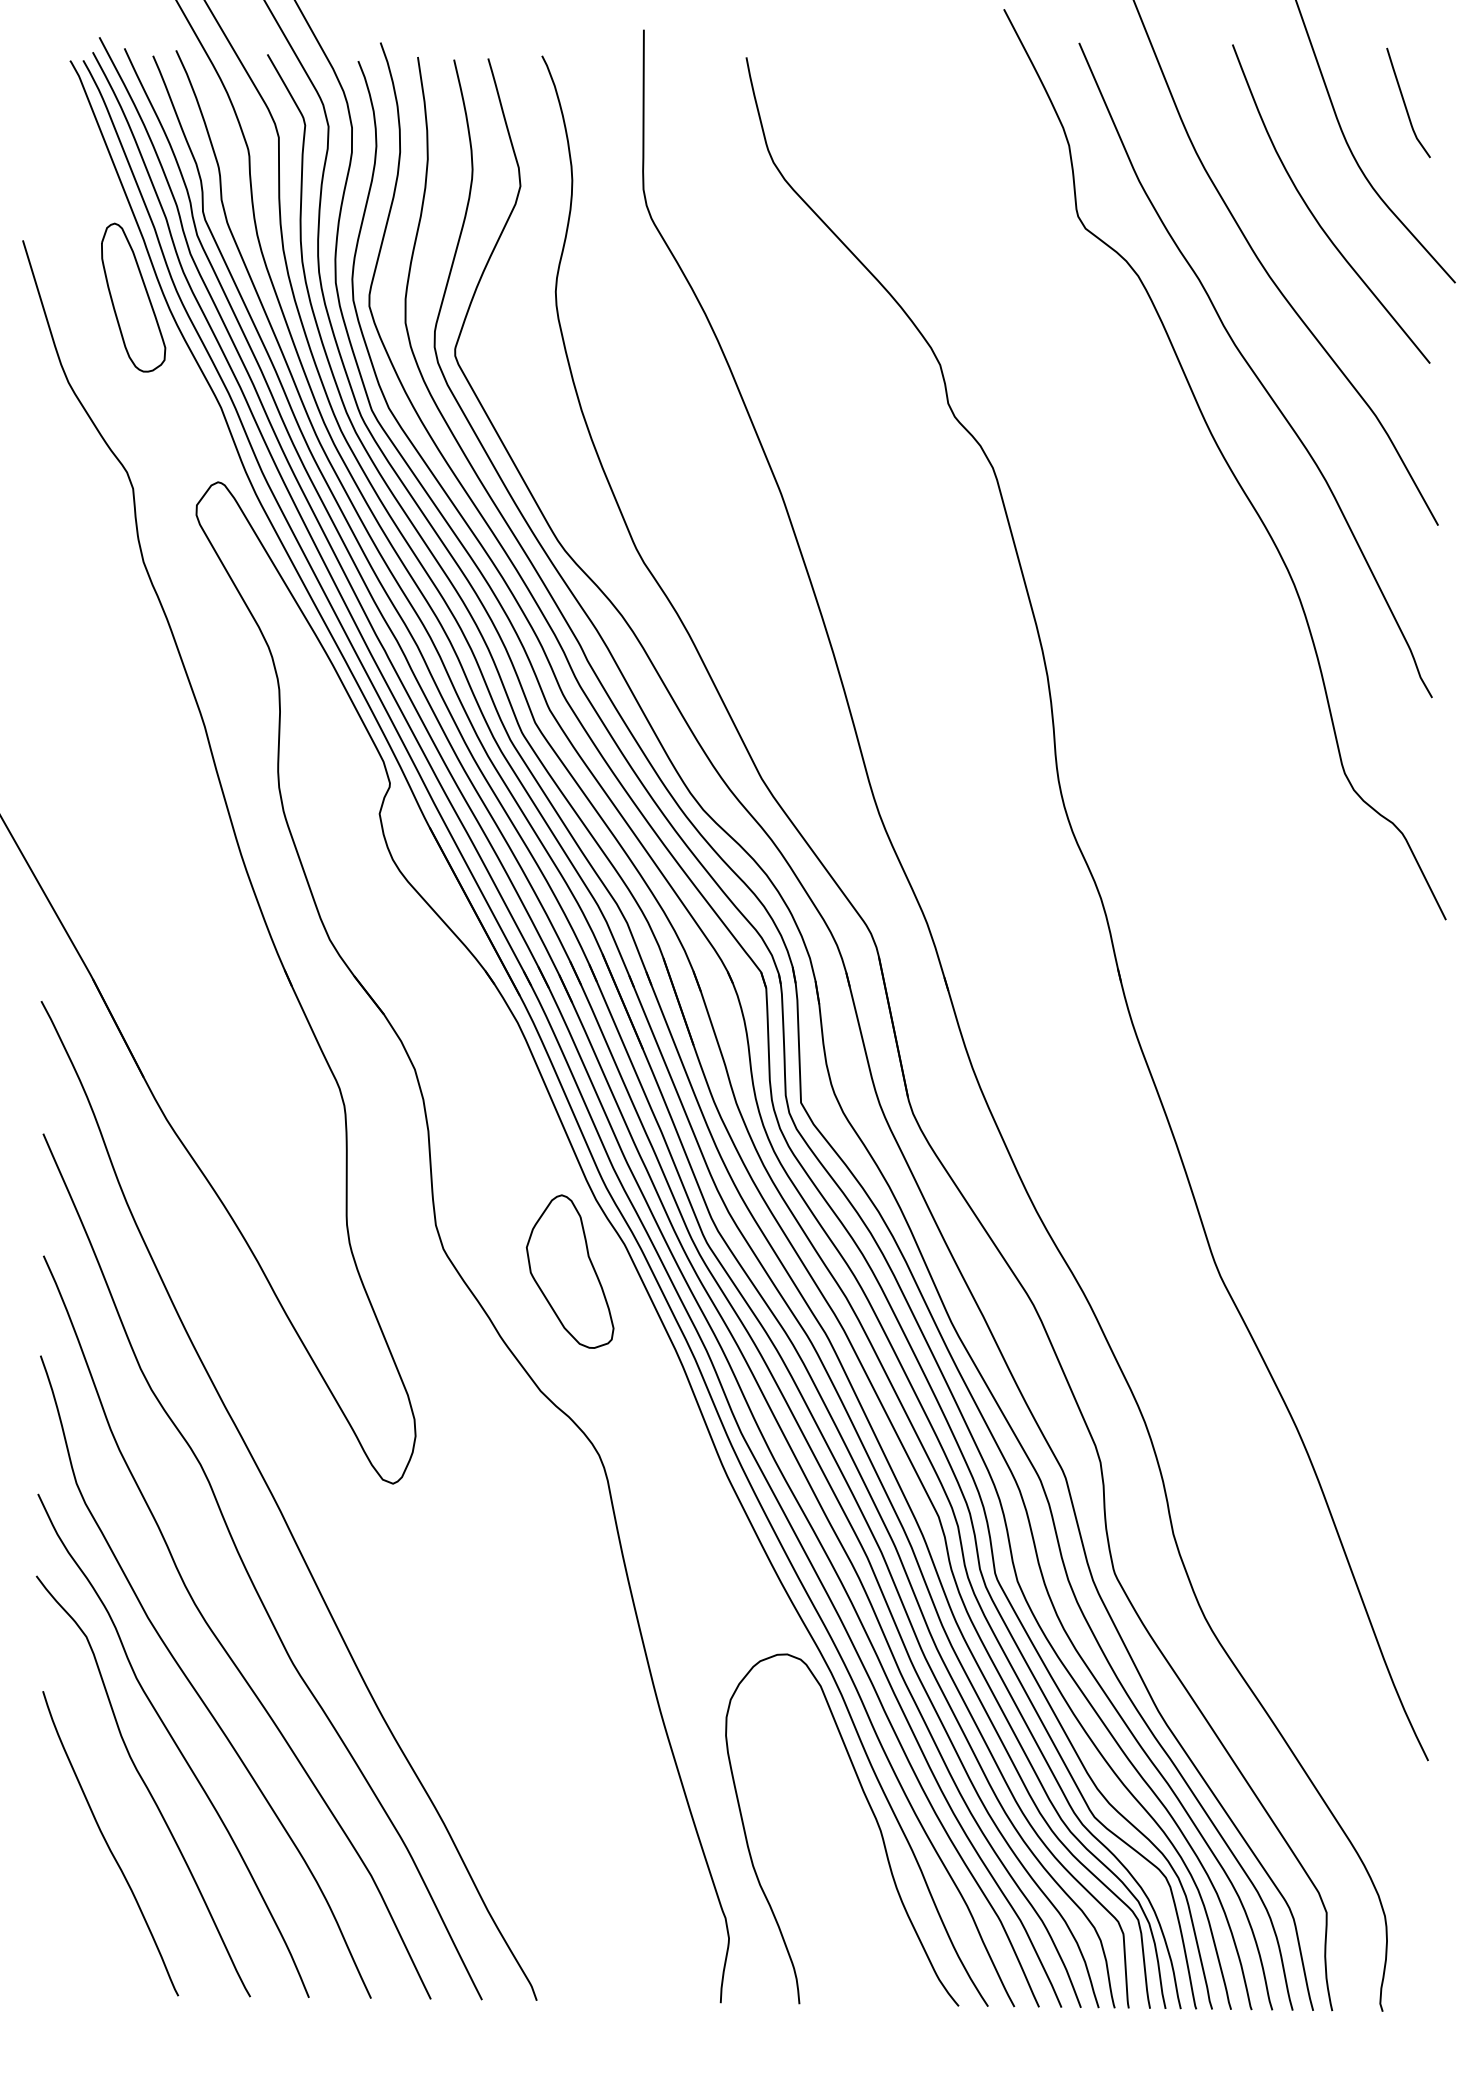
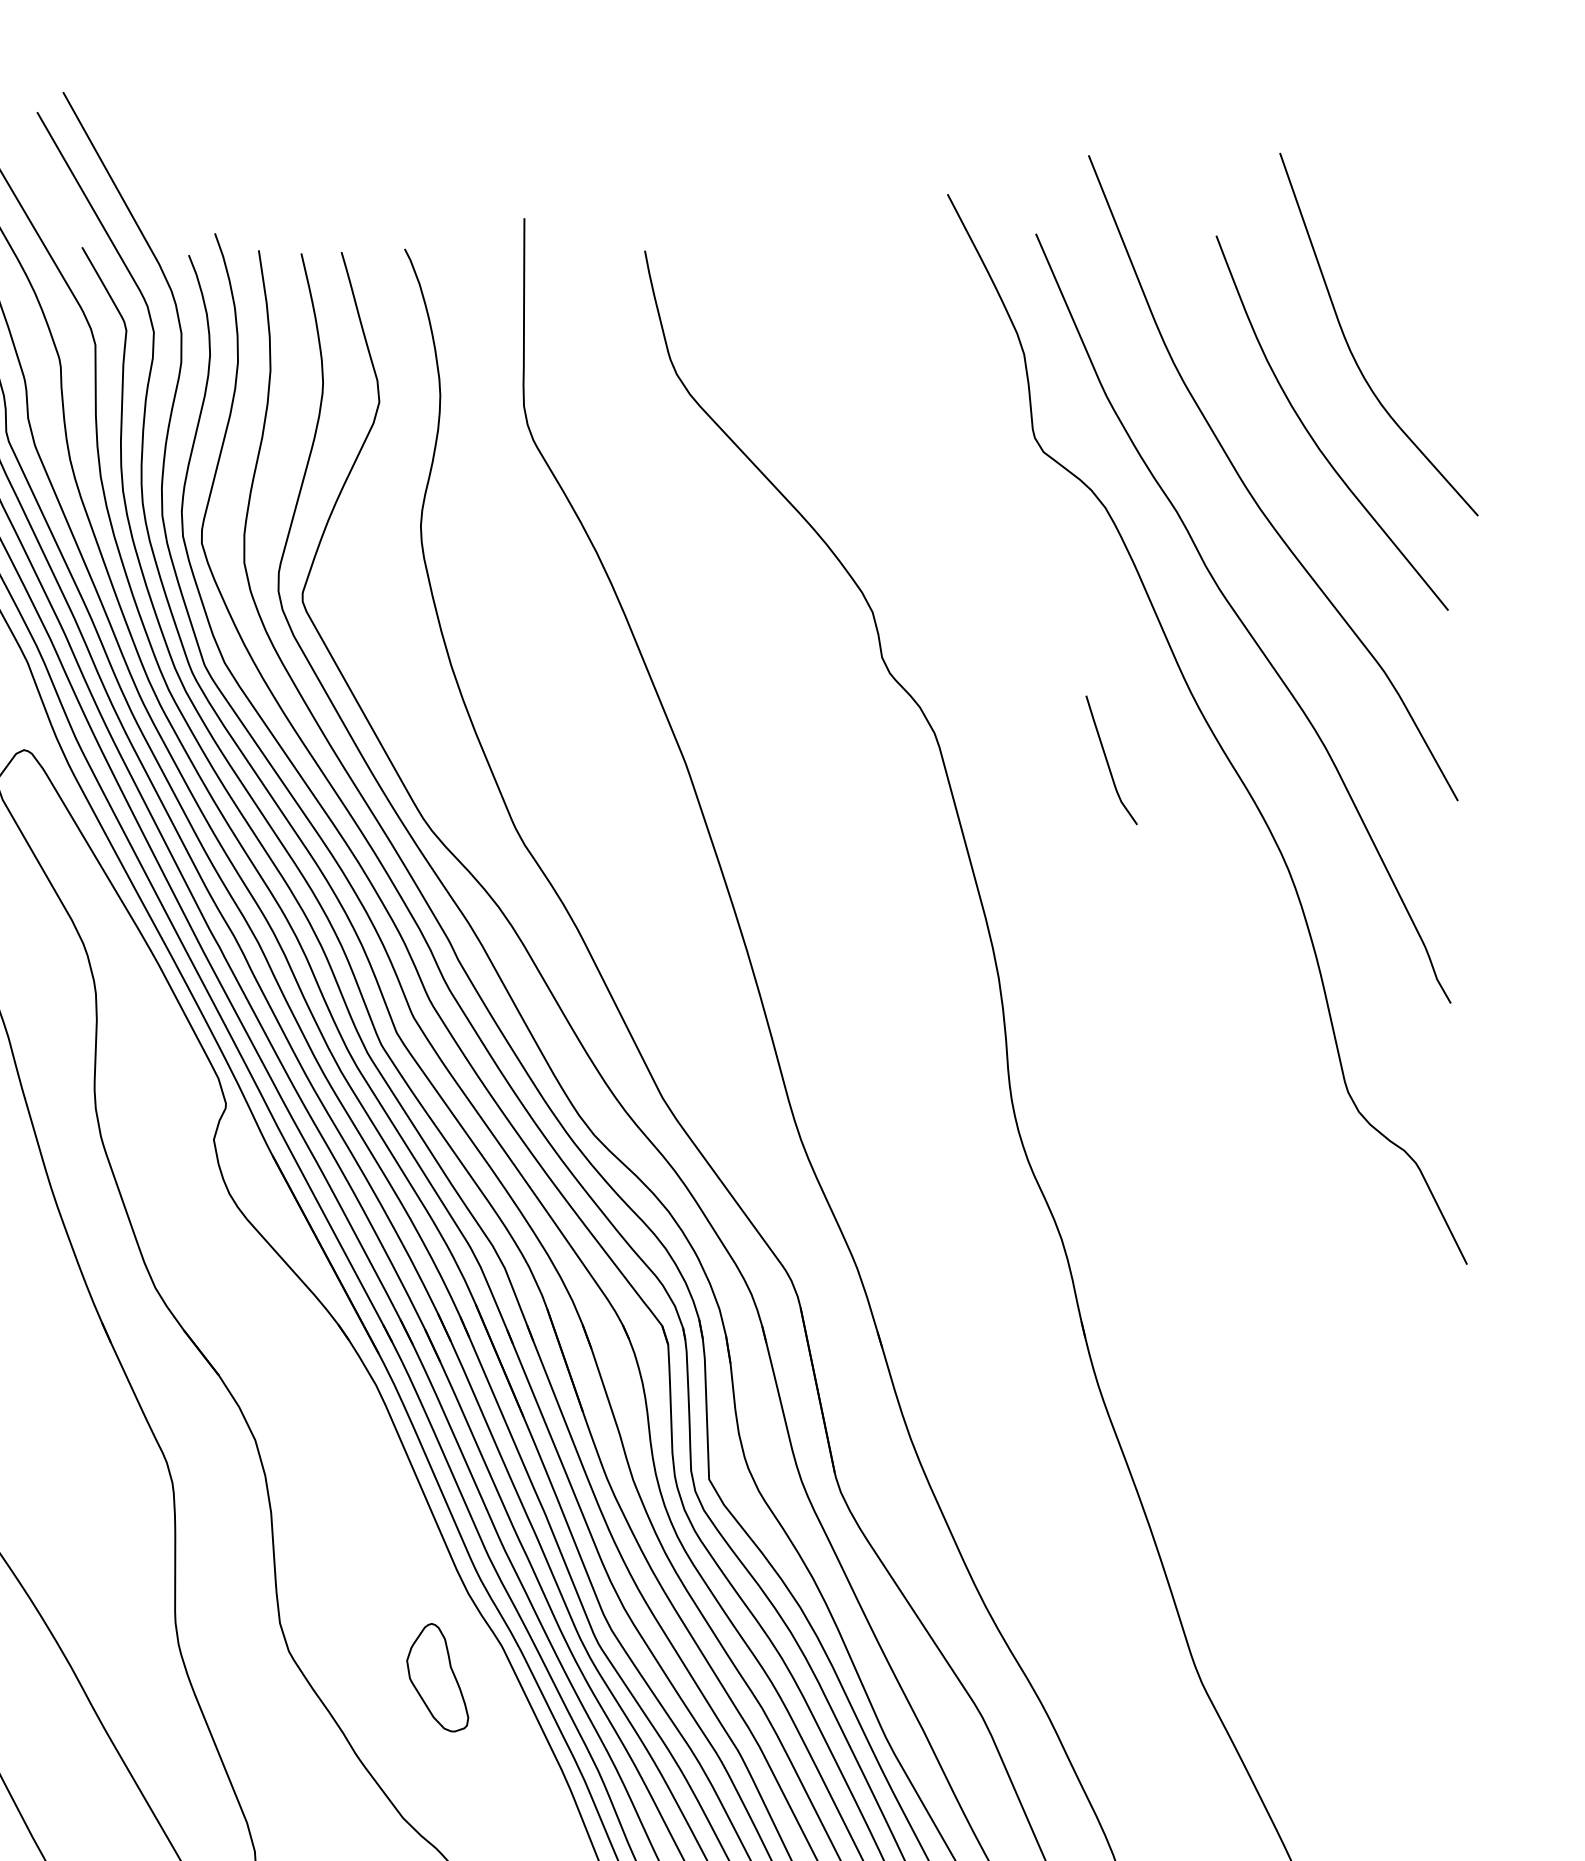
curve: (1405, 102) -> (1108, 759), moved
part: (569, 1271) -> (437, 1677), size x0.6

